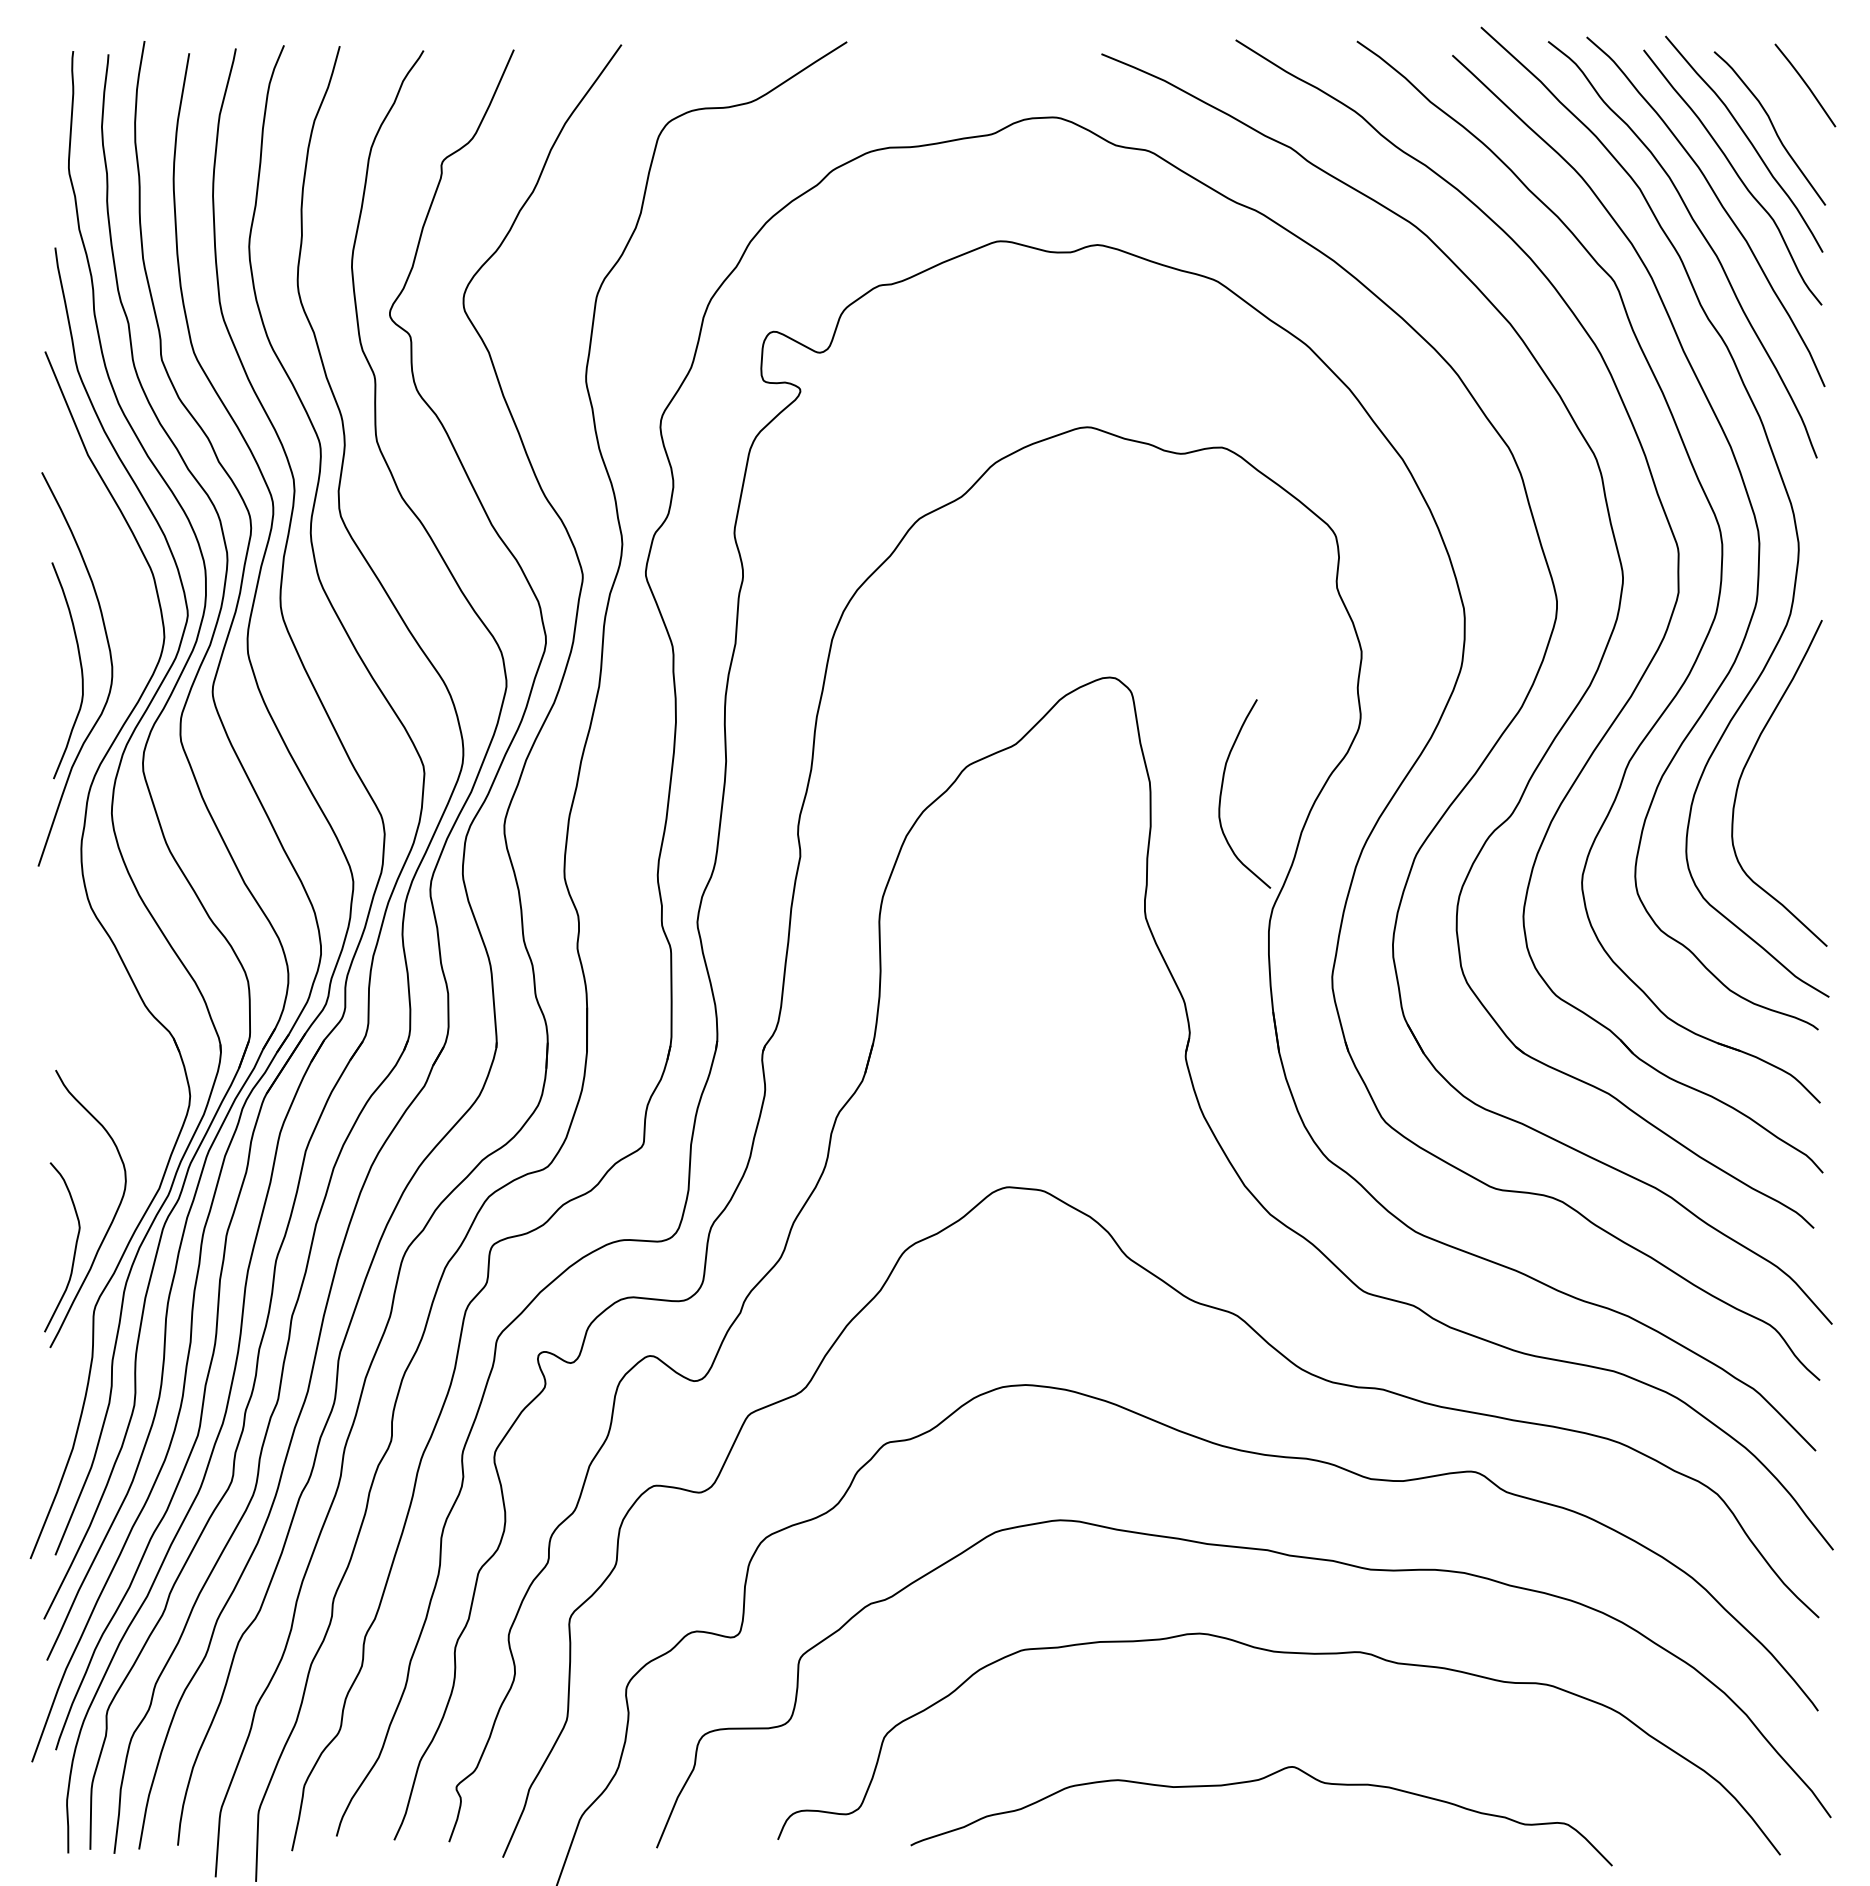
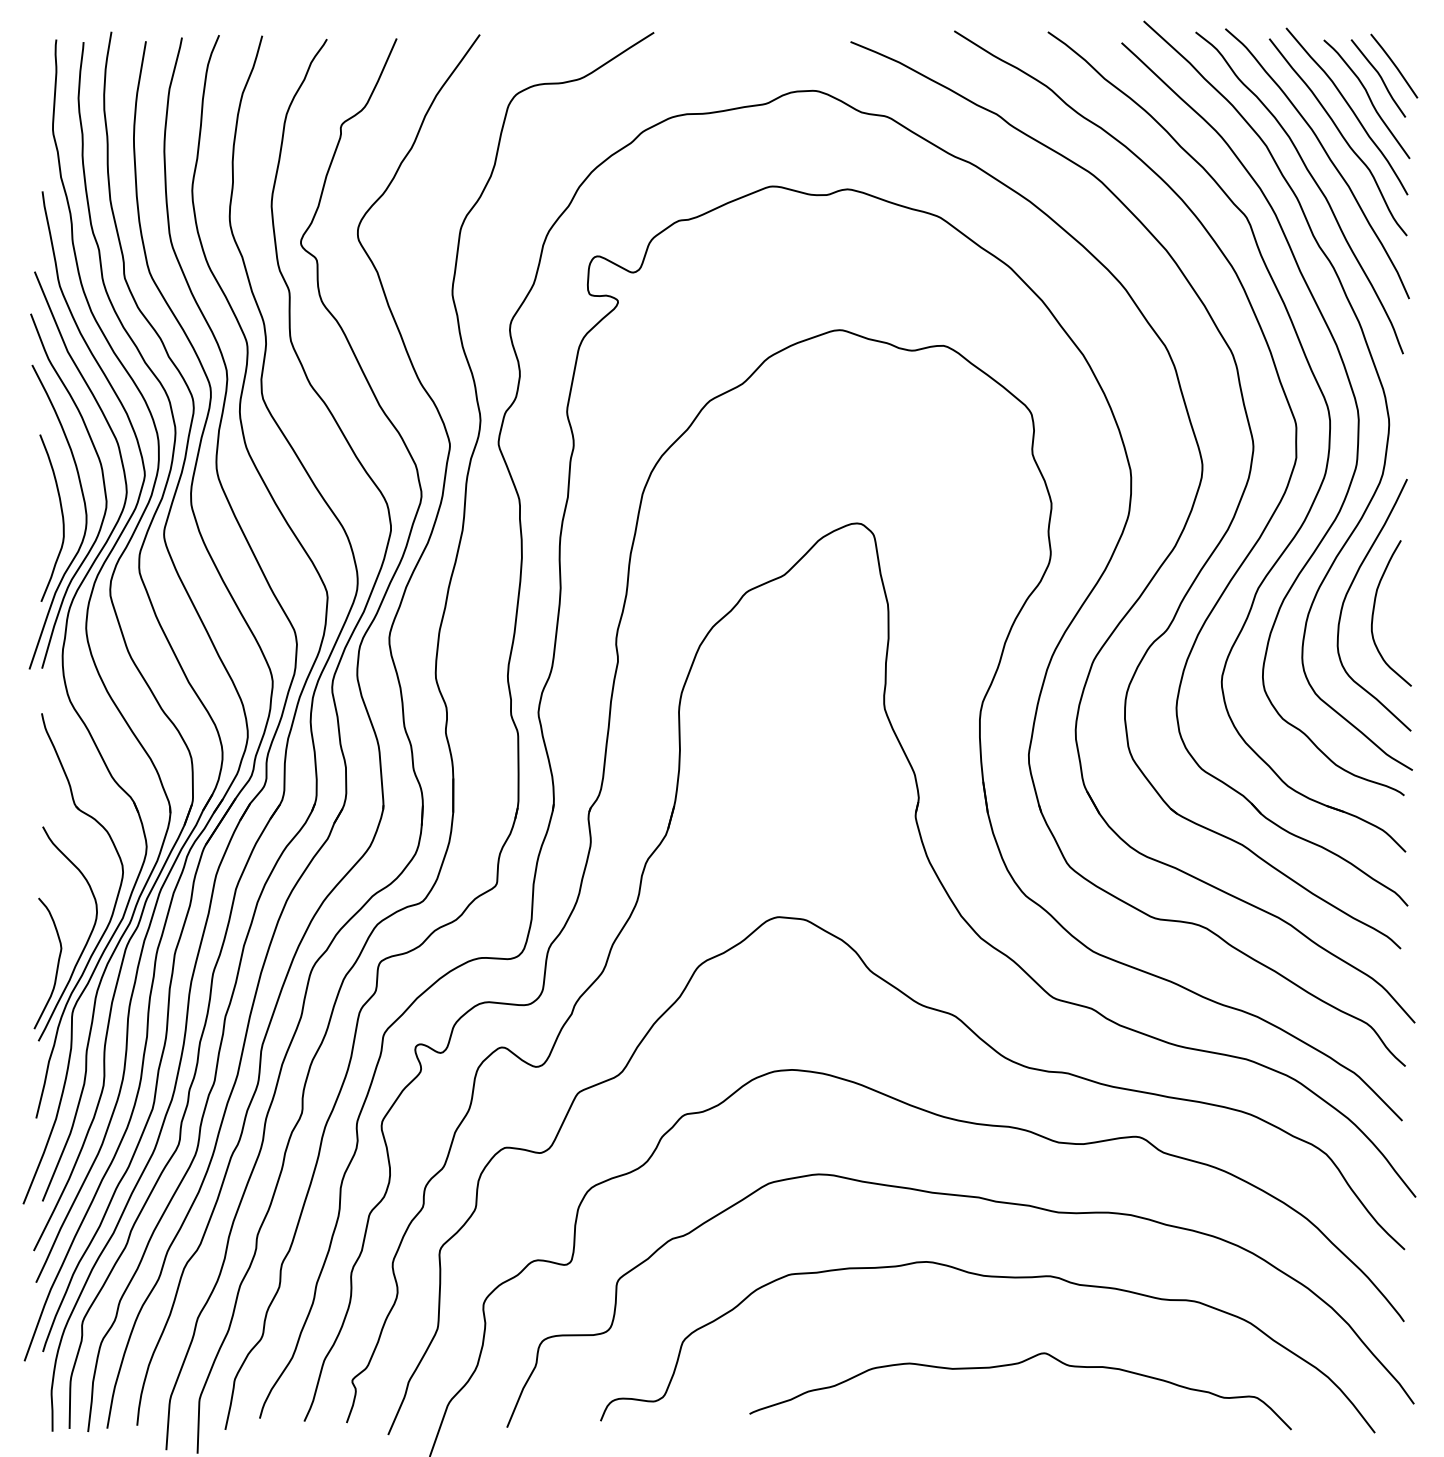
curve: (1786, 99) -> (1379, 76), added
curve: (134, 630) -> (103, 487), added
curve: (1222, 791) -> (1374, 611), moved
part: (135, 1204) -> (104, 930), added
curve: (1256, 1781) -> (1016, 1364), moved

